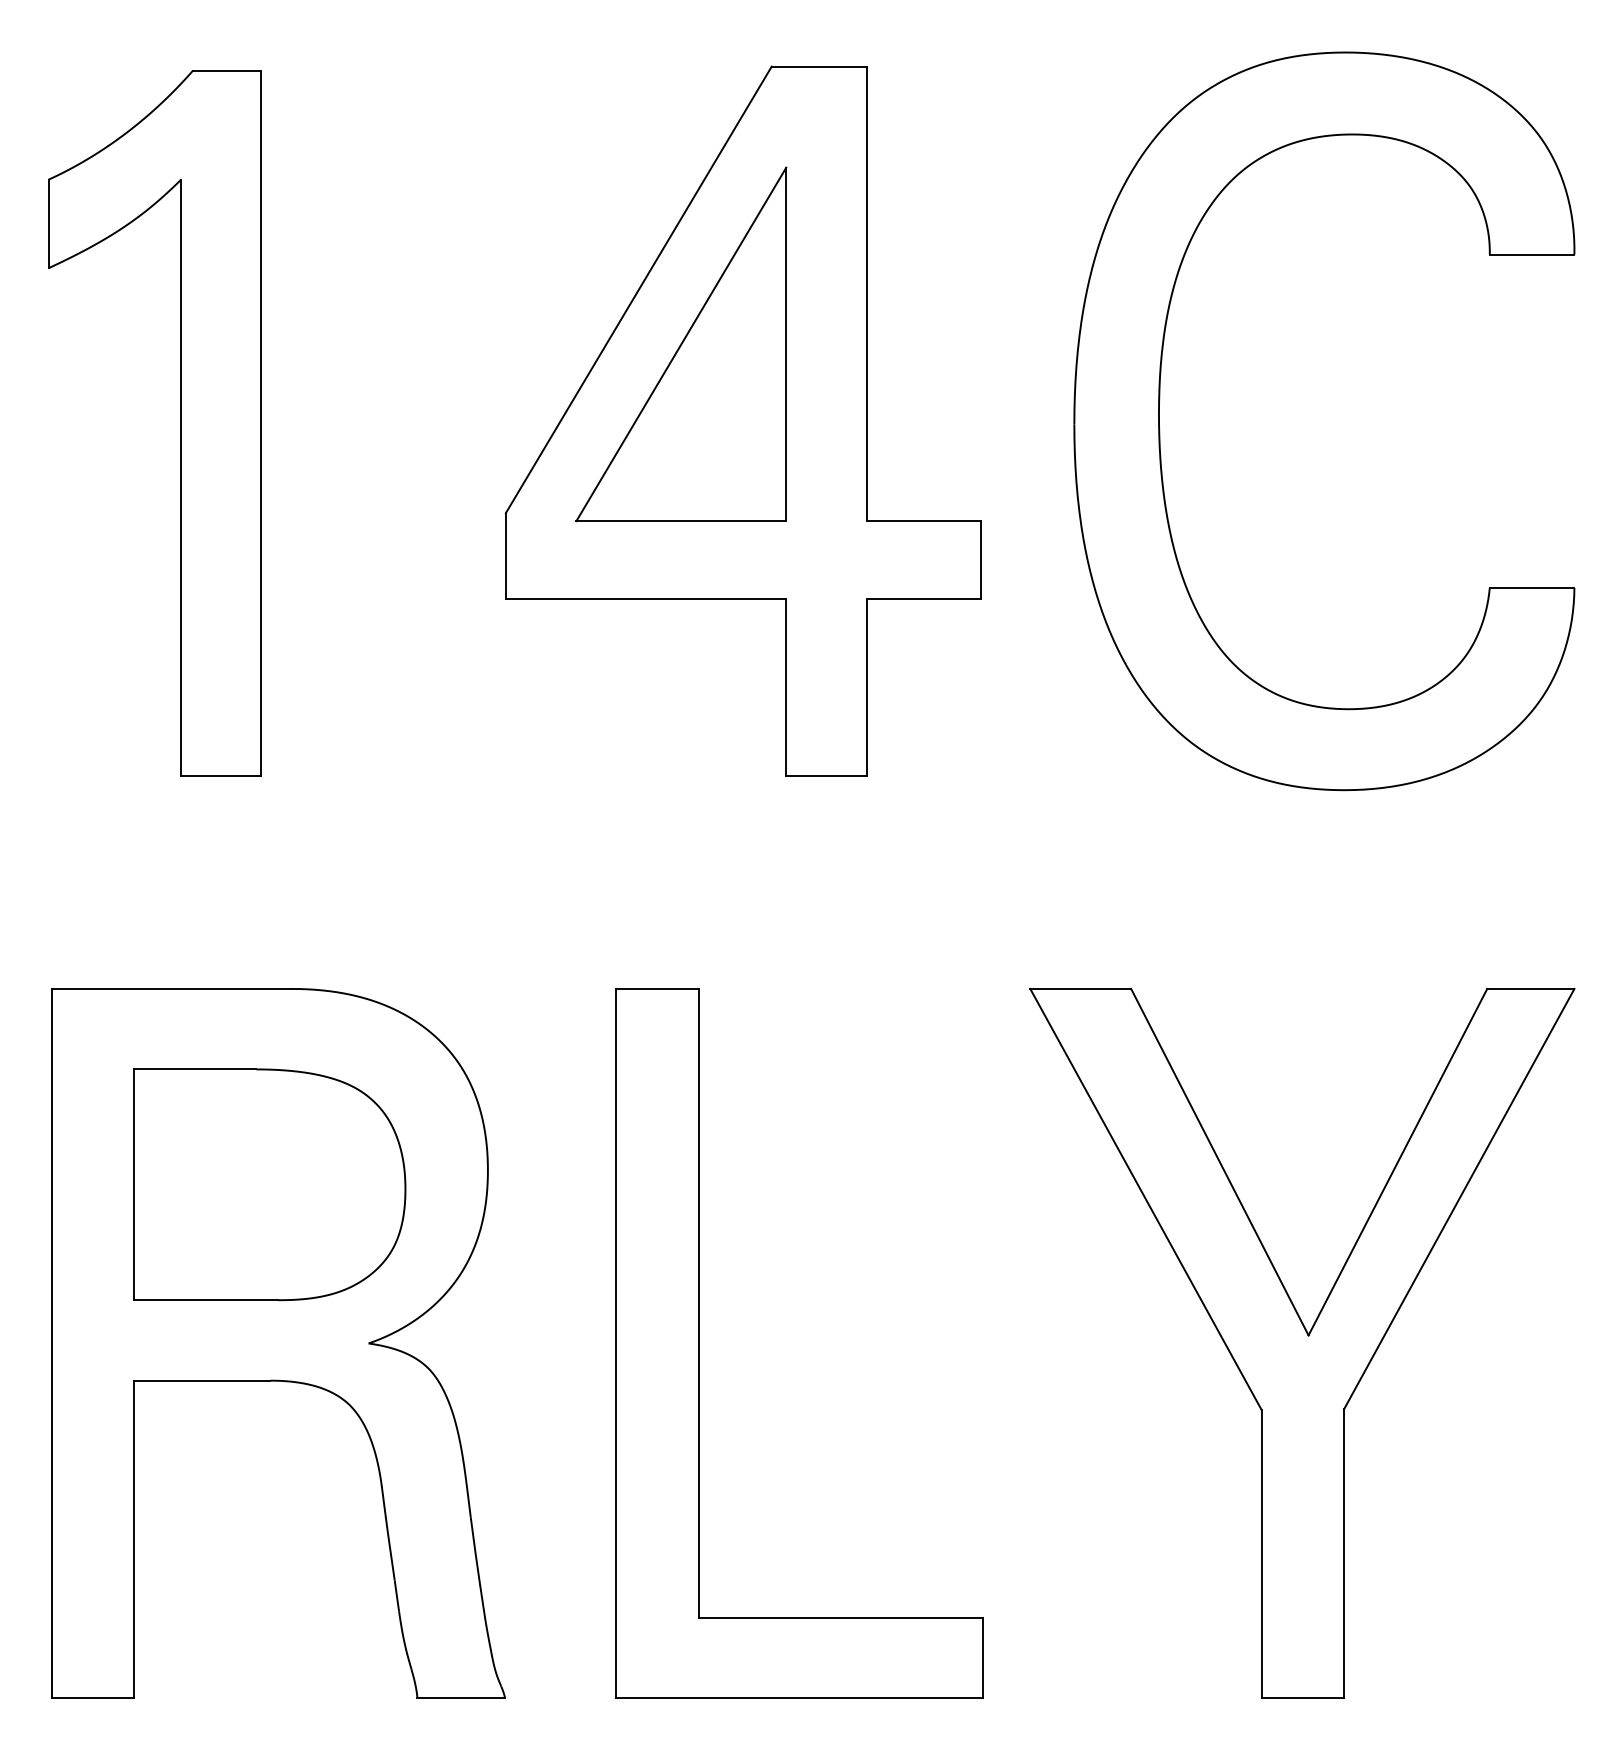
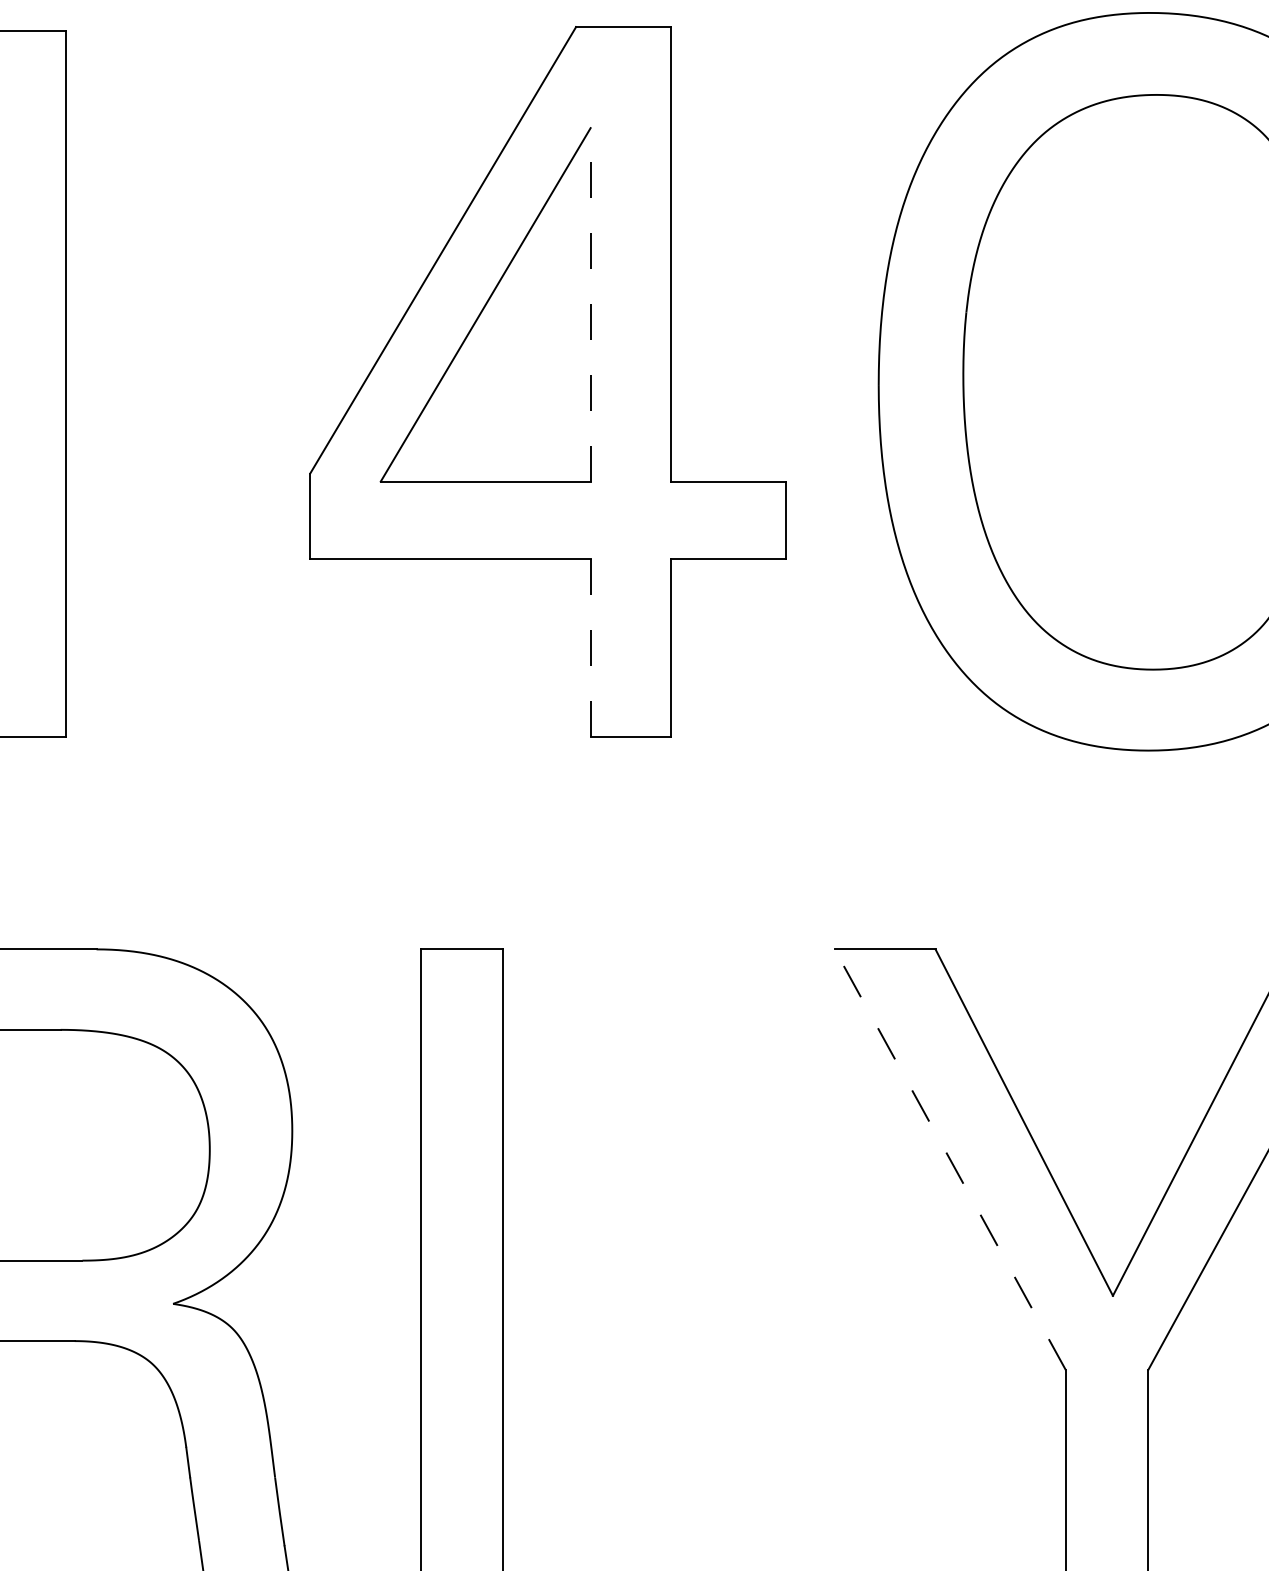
line: (786, 344) -> (590, 304), solid -> dashed
line: (786, 687) -> (590, 647), solid -> dashed
line: (1145, 1198) -> (949, 1158), solid -> dashed

